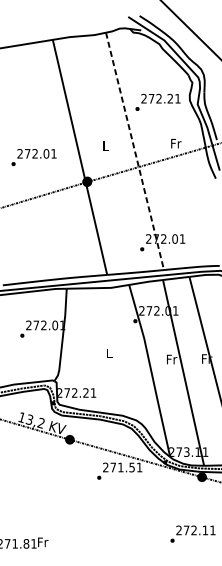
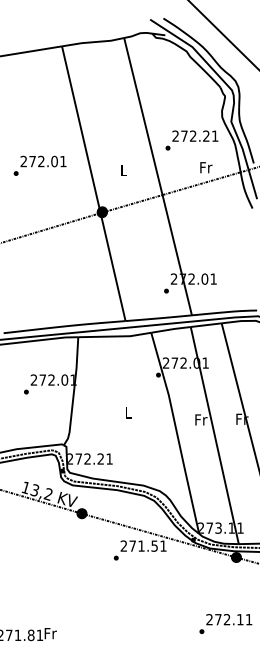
text: (157, 102) -> (191, 140), moved
line: (135, 152) -> (158, 177), dashed -> solid
text: (33, 157) -> (39, 165), moved

